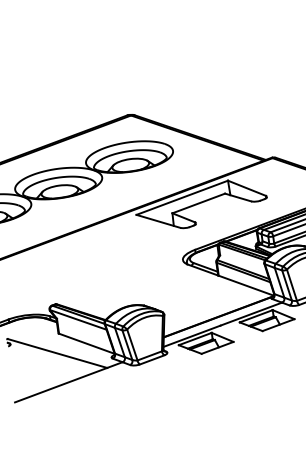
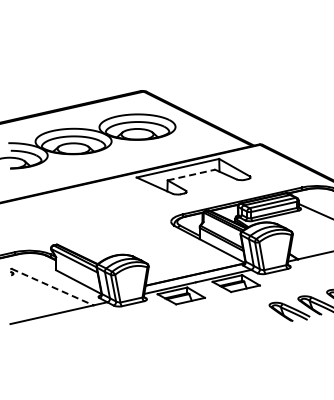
line: (198, 202) -> (191, 174), solid -> dashed
line: (57, 353) -> (52, 287), solid -> dashed

